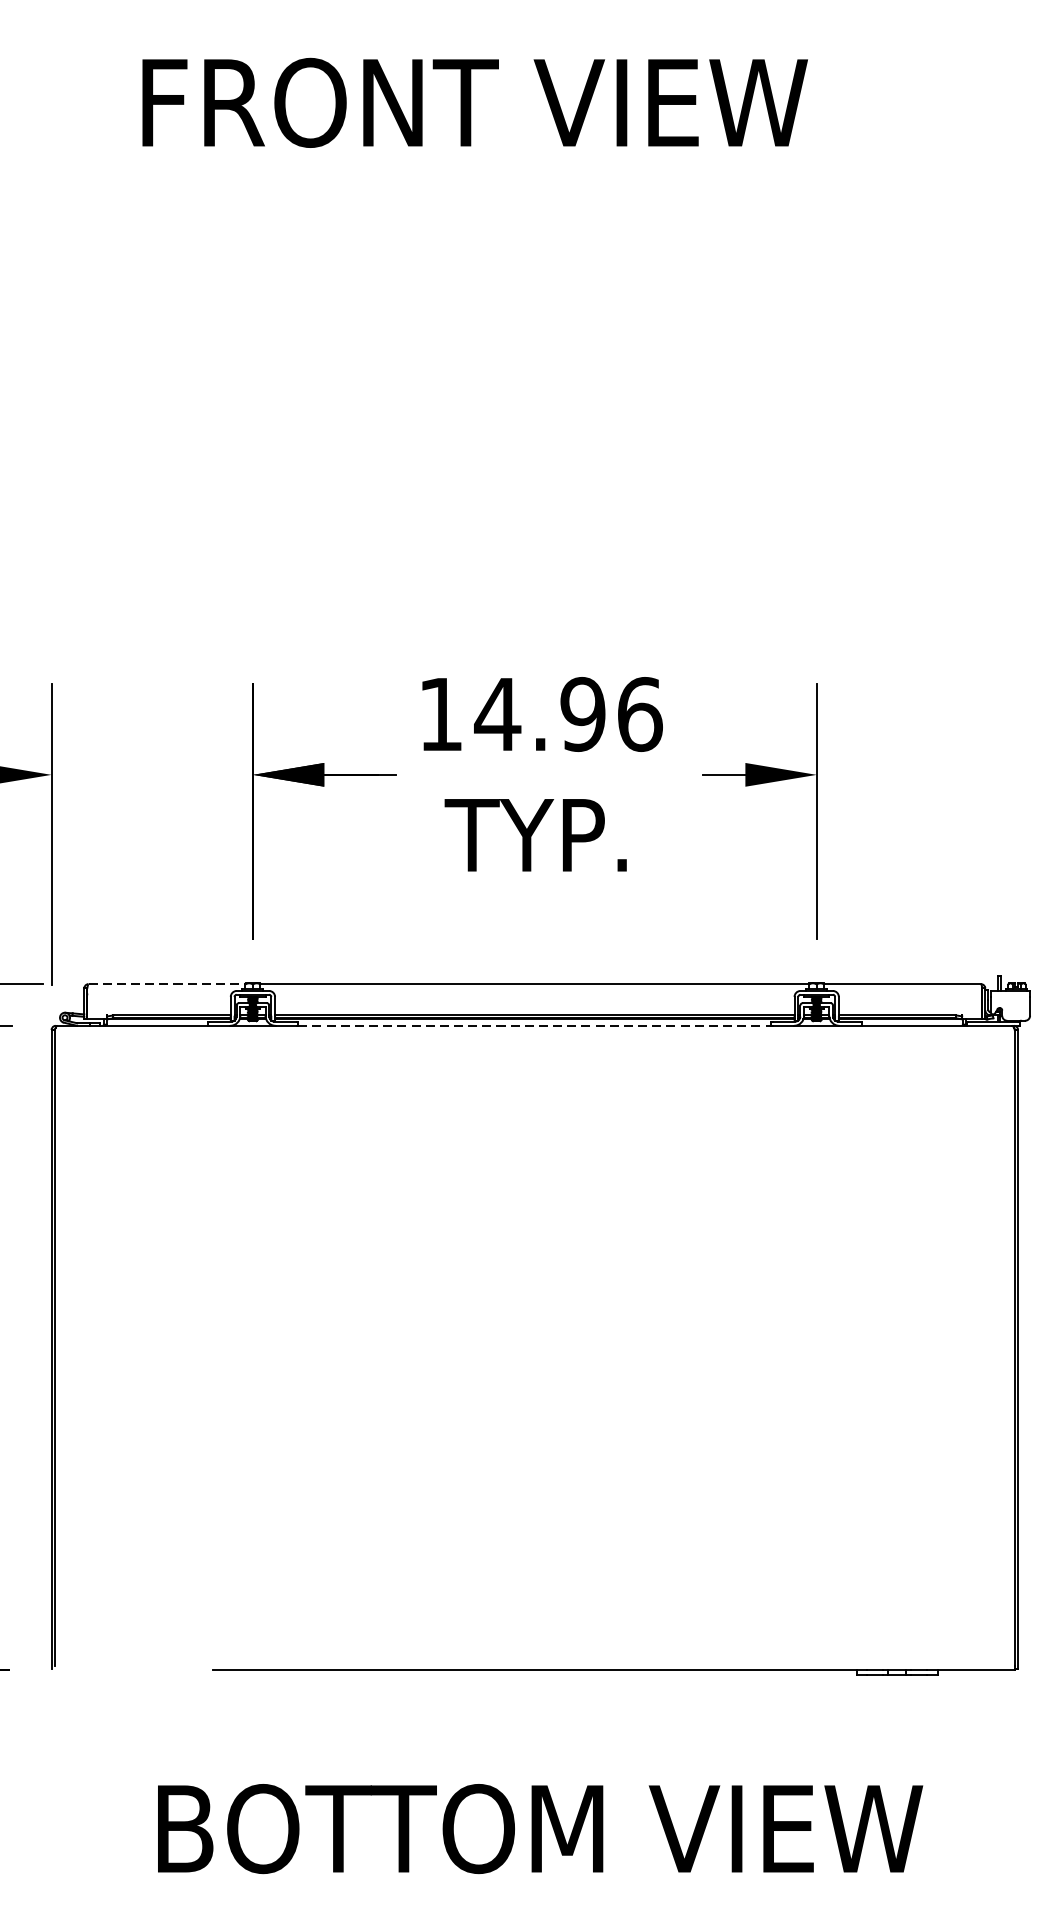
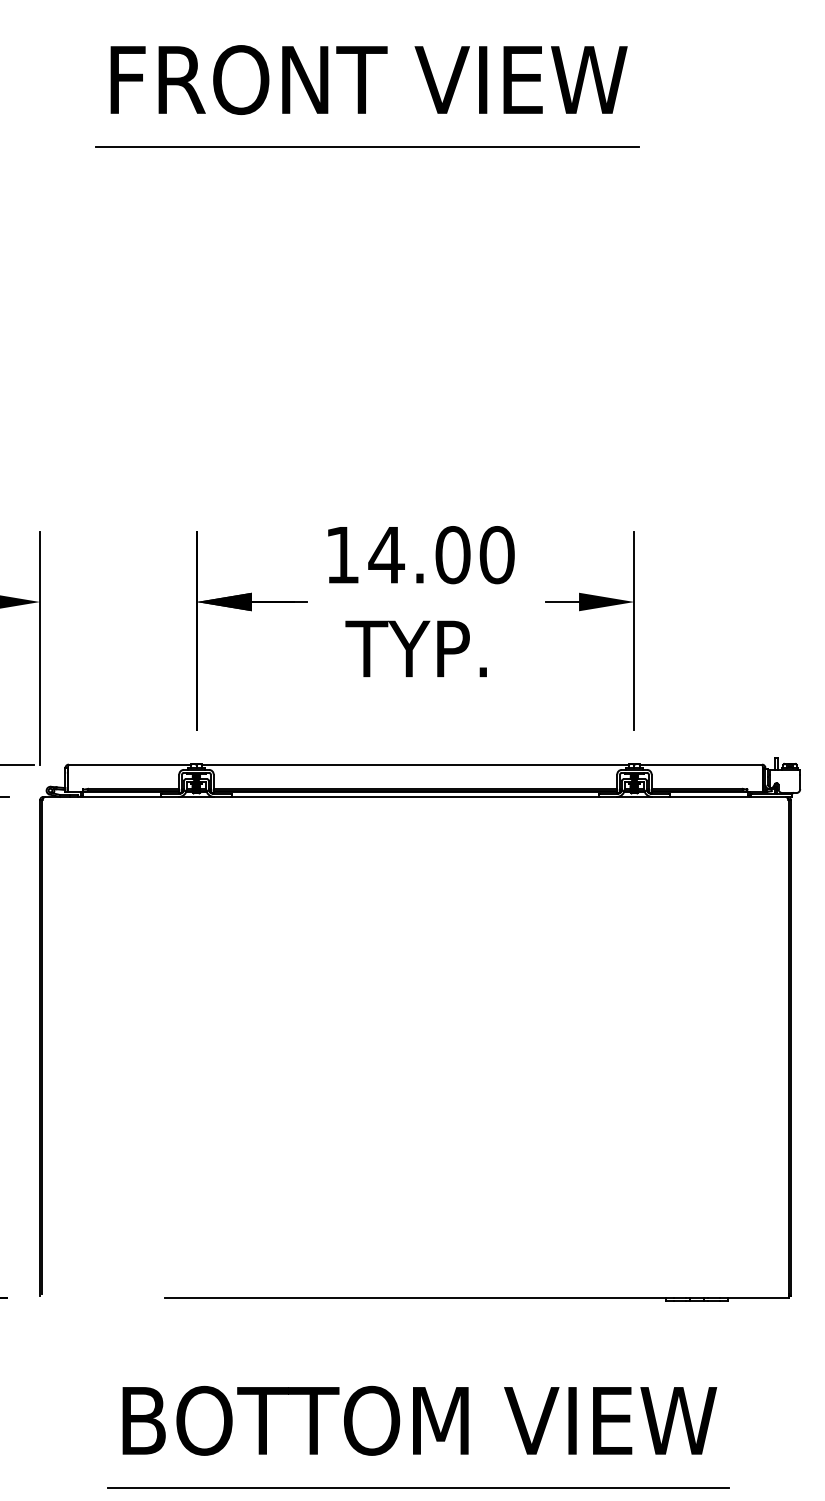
line: (473, 188) -> (367, 146), added
text: (610, 714) -> (474, 555), 14.96 -> 14.00
line: (166, 984) -> (129, 764), dashed -> solid
line: (534, 1025) -> (415, 796), dashed -> solid
line: (538, 1914) -> (418, 1487), added

